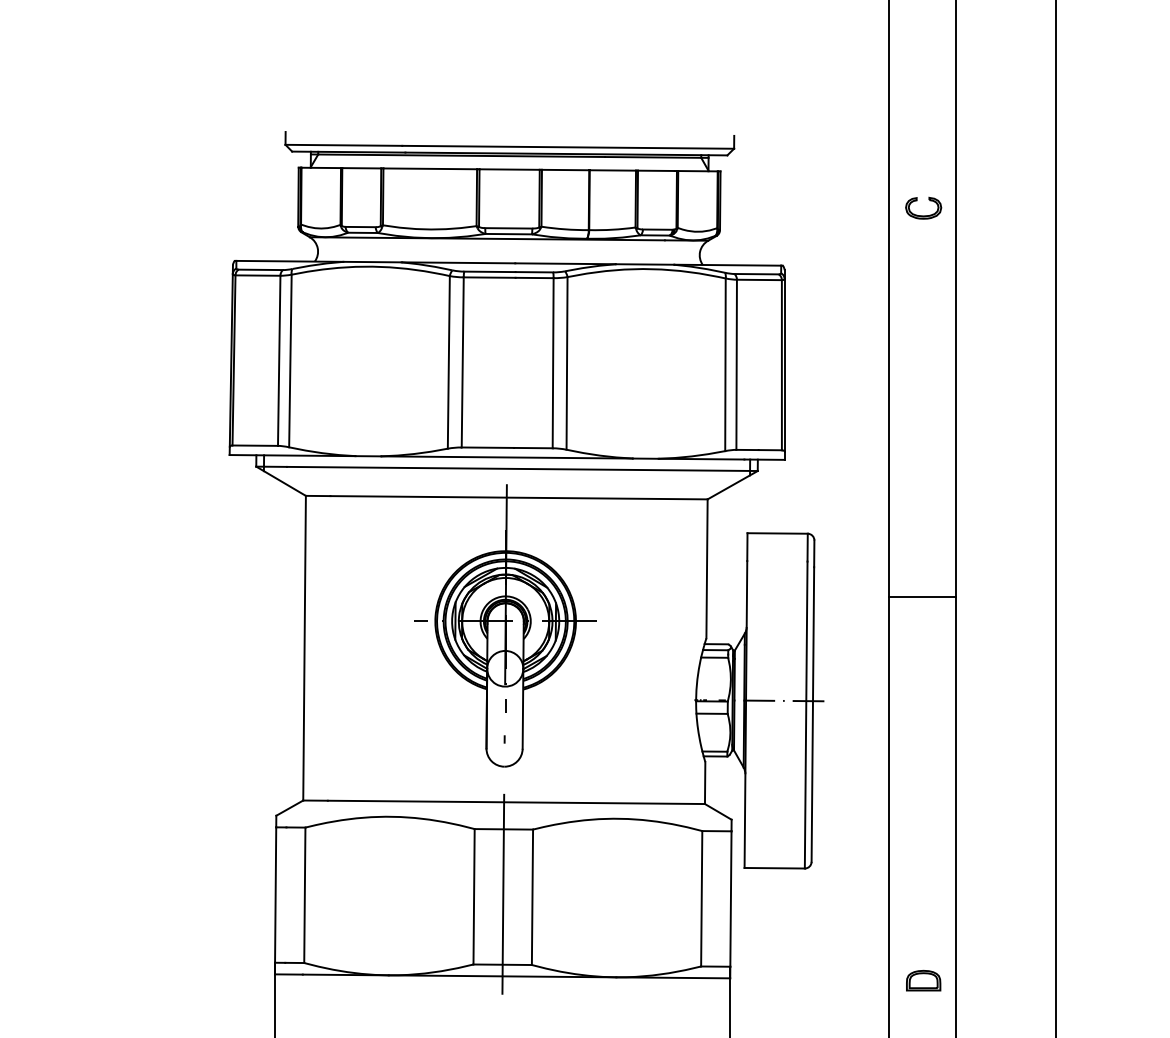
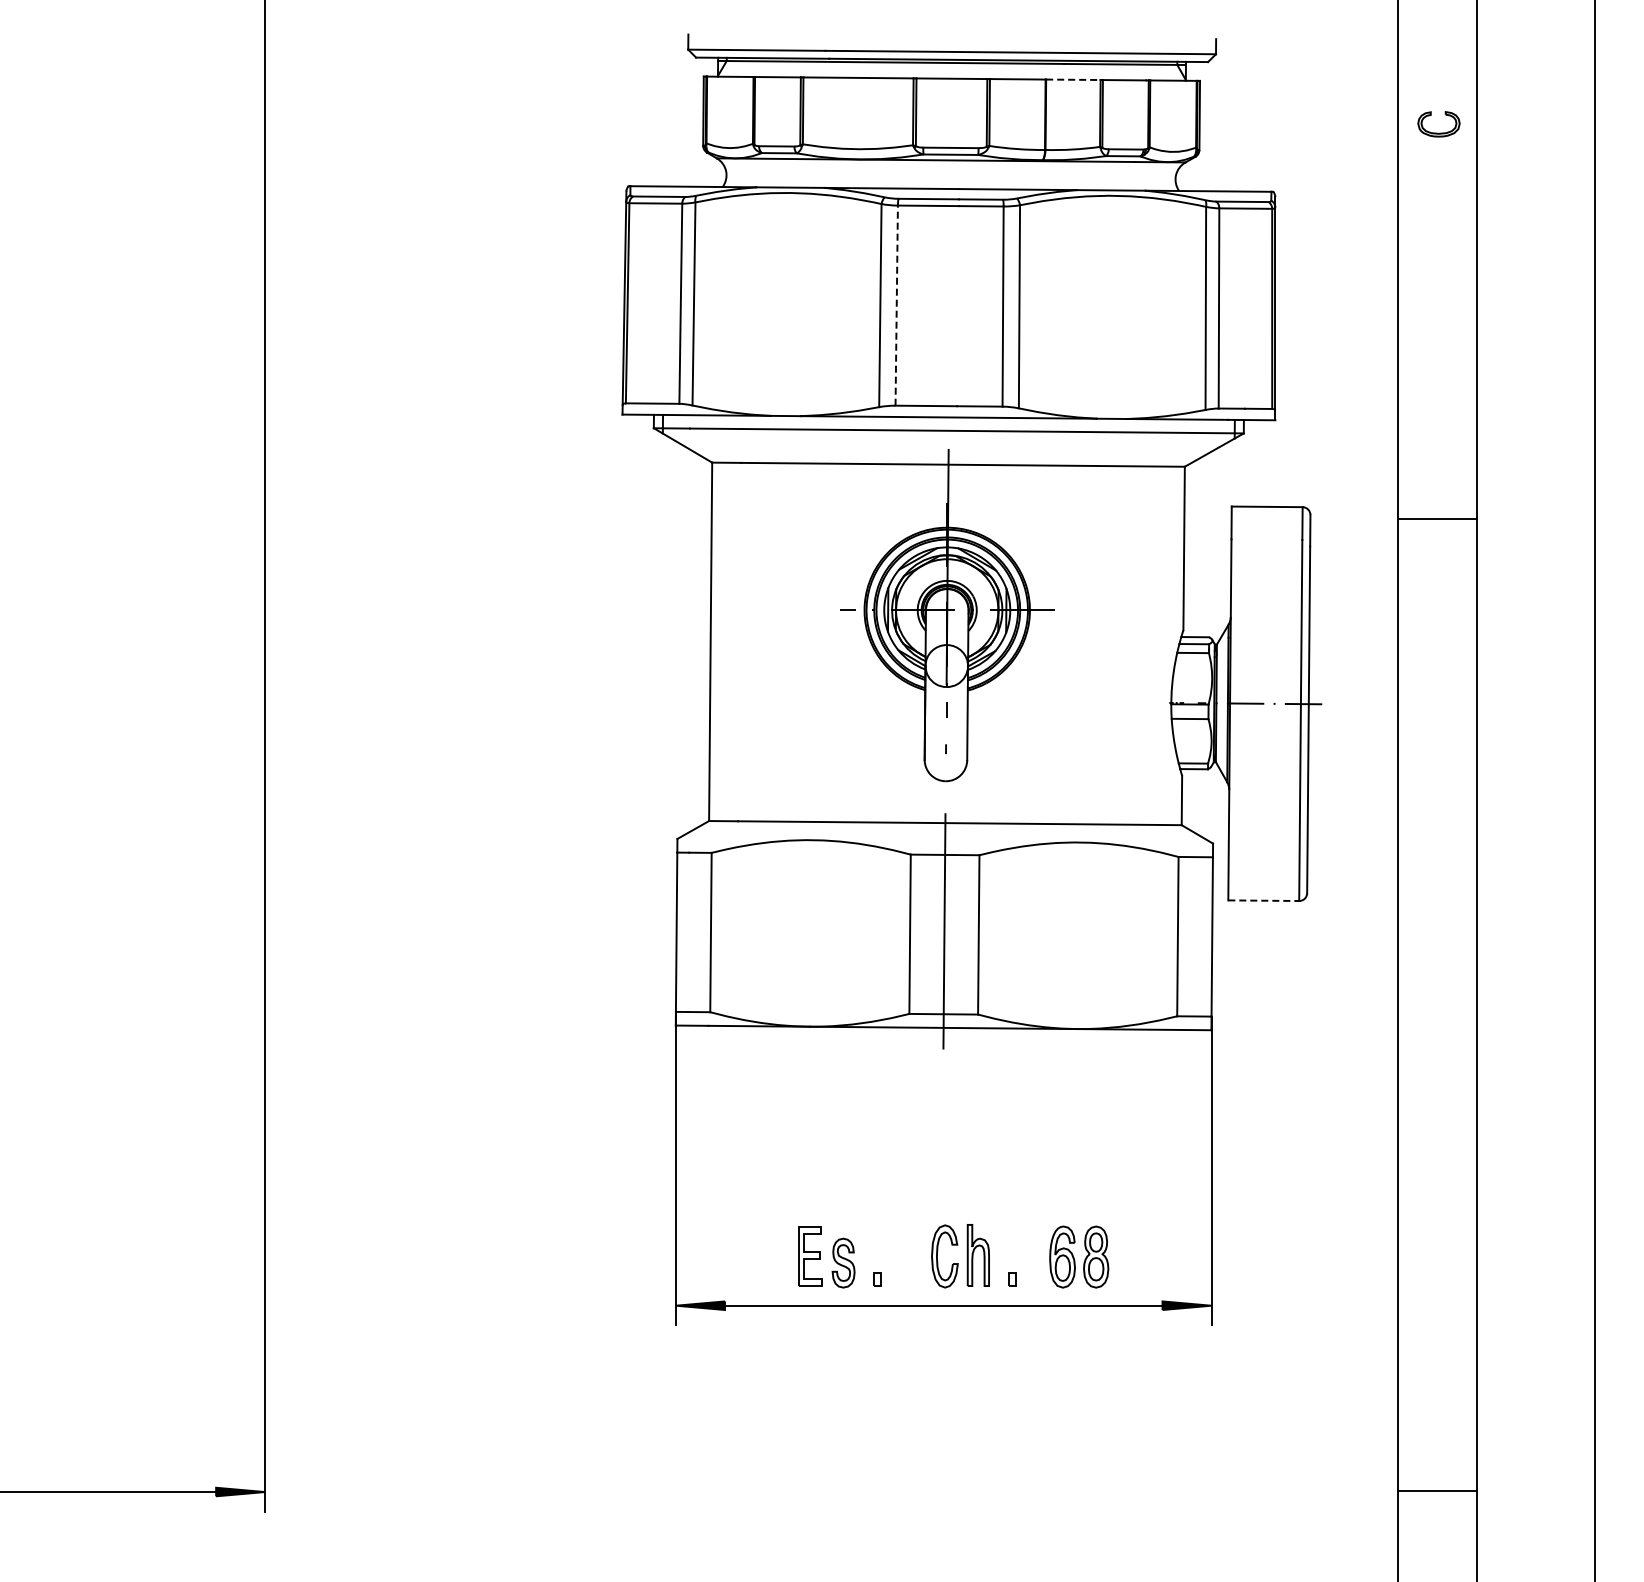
line: (612, 170) -> (1073, 79), solid -> dashed
line: (462, 362) -> (896, 305), solid -> dashed
line: (921, 597) -> (1436, 519), moved
line: (775, 868) -> (1264, 900), solid -> dashed
part: (923, 980) -> (1438, 1032), removed

